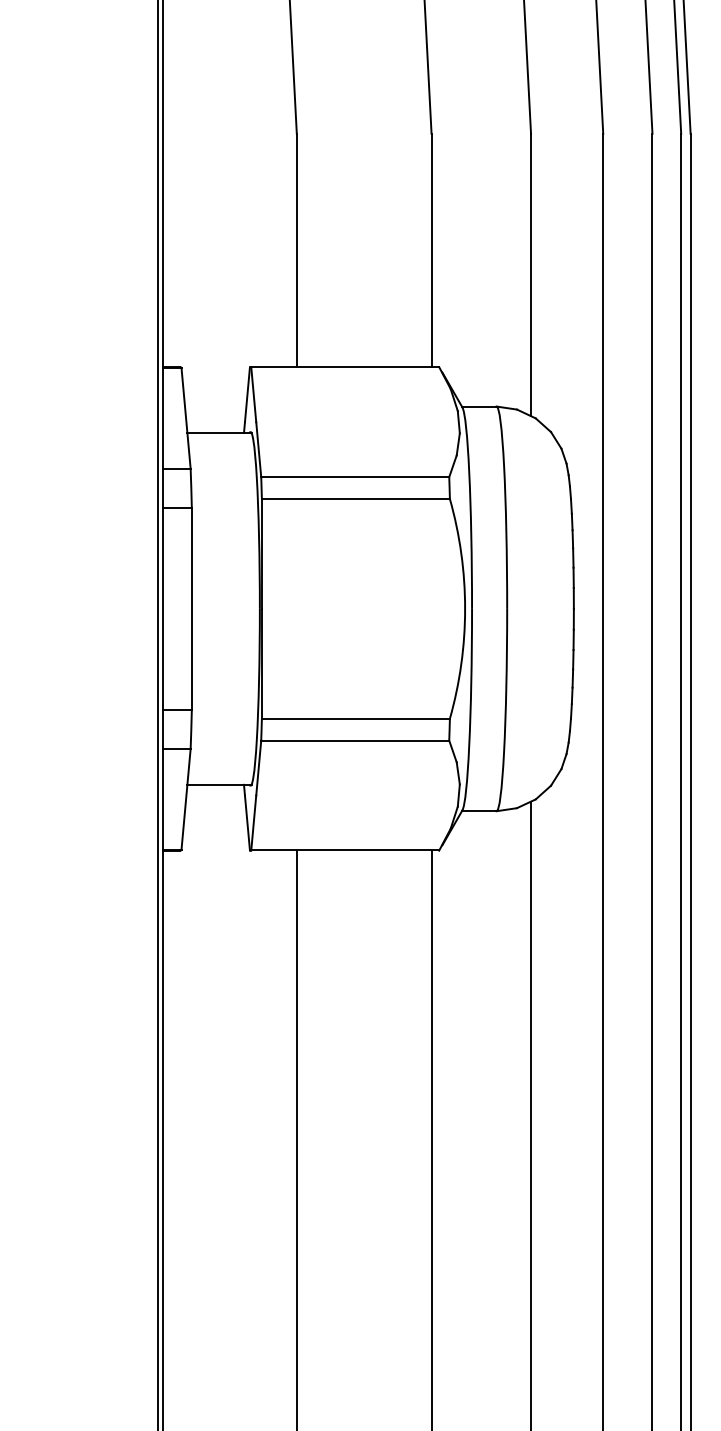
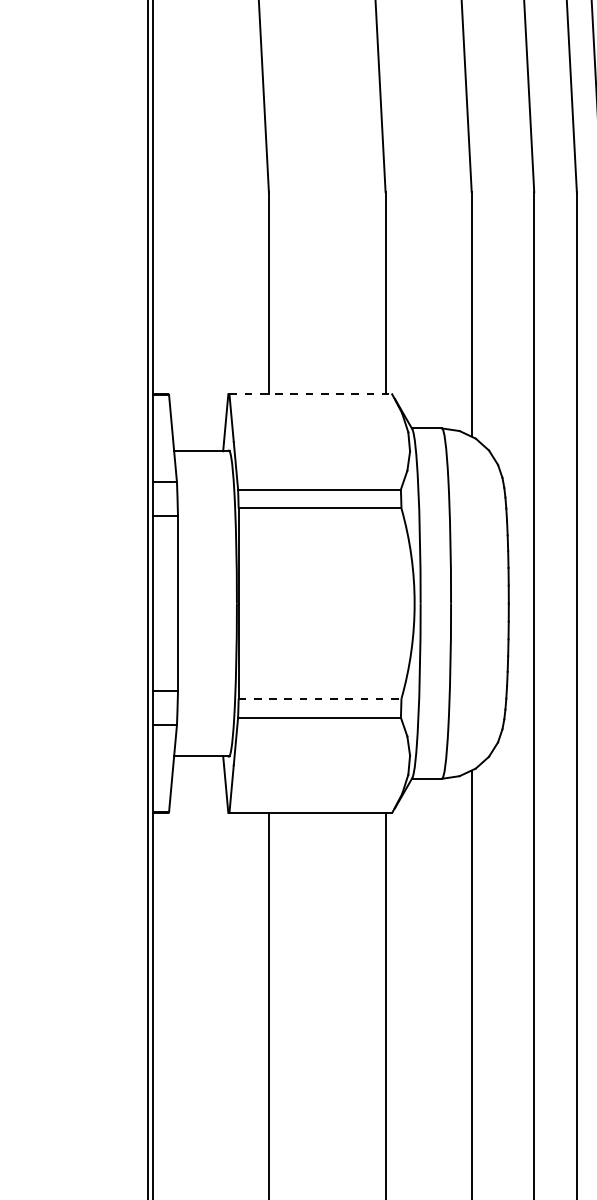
line: (345, 367) -> (311, 394), solid -> dashed
line: (356, 718) -> (320, 698), solid -> dashed

